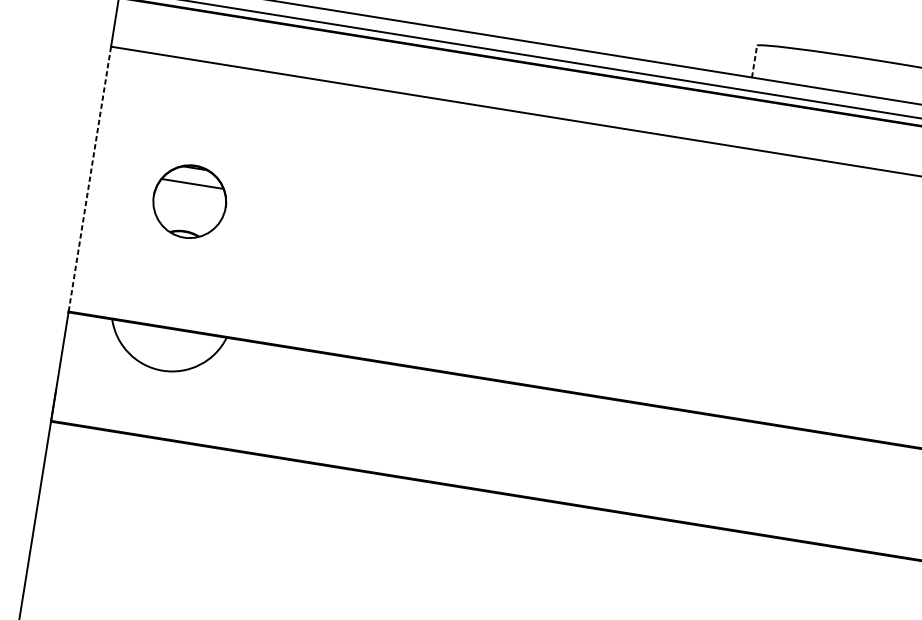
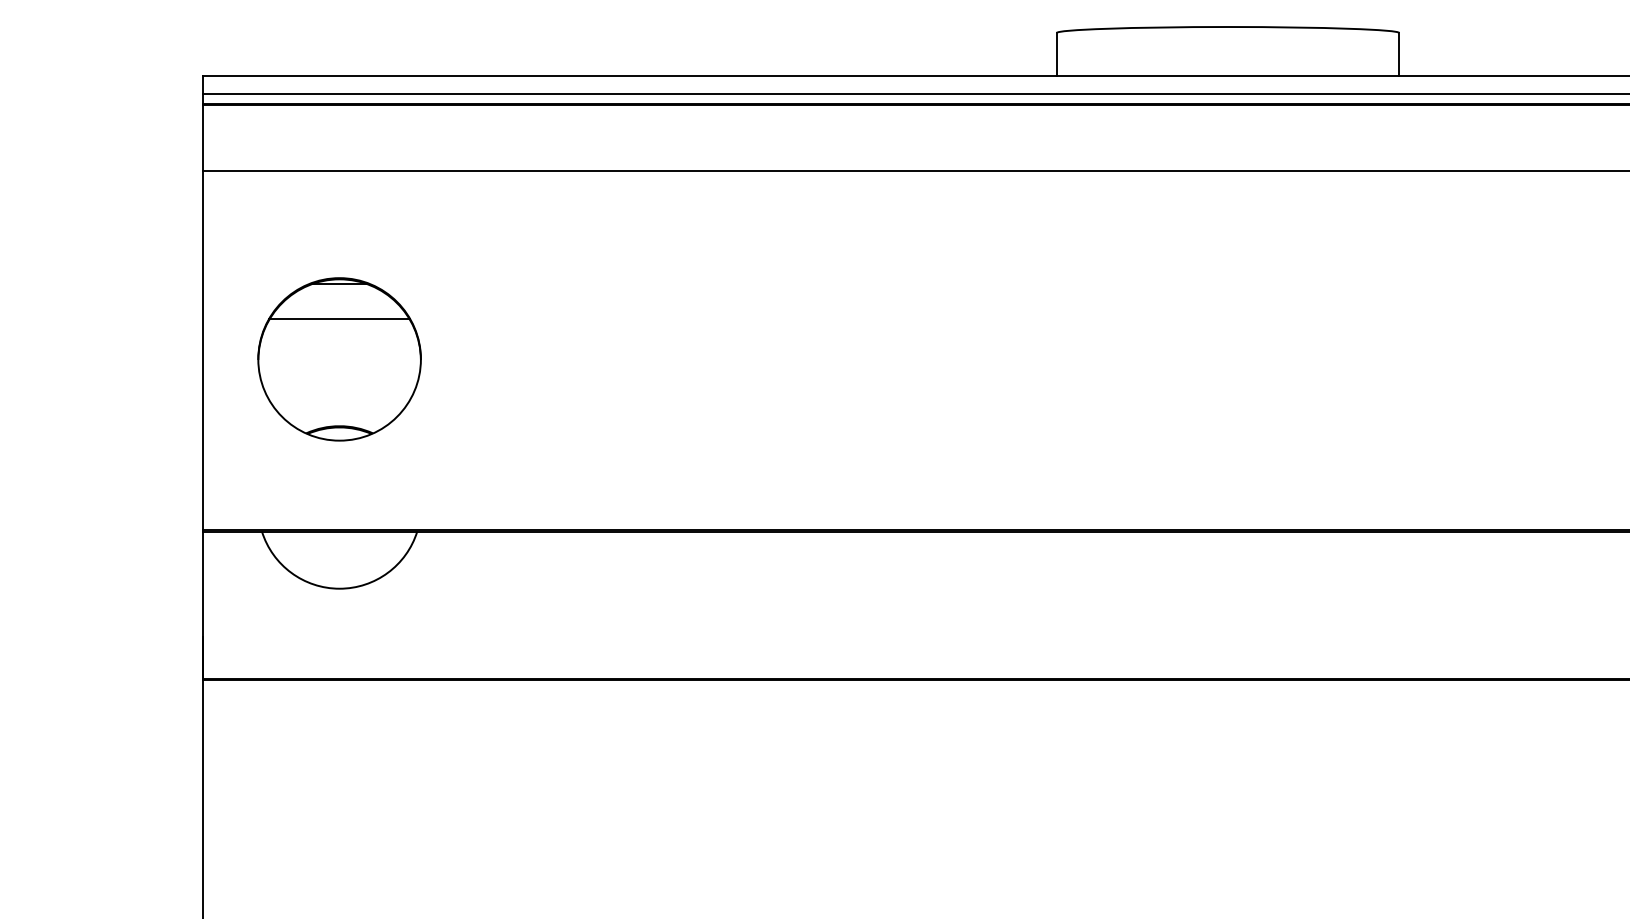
line: (754, 61) -> (1056, 54), dashed -> solid
line: (89, 178) -> (202, 350), dashed -> solid
part: (189, 201) -> (339, 359), size x1.67

